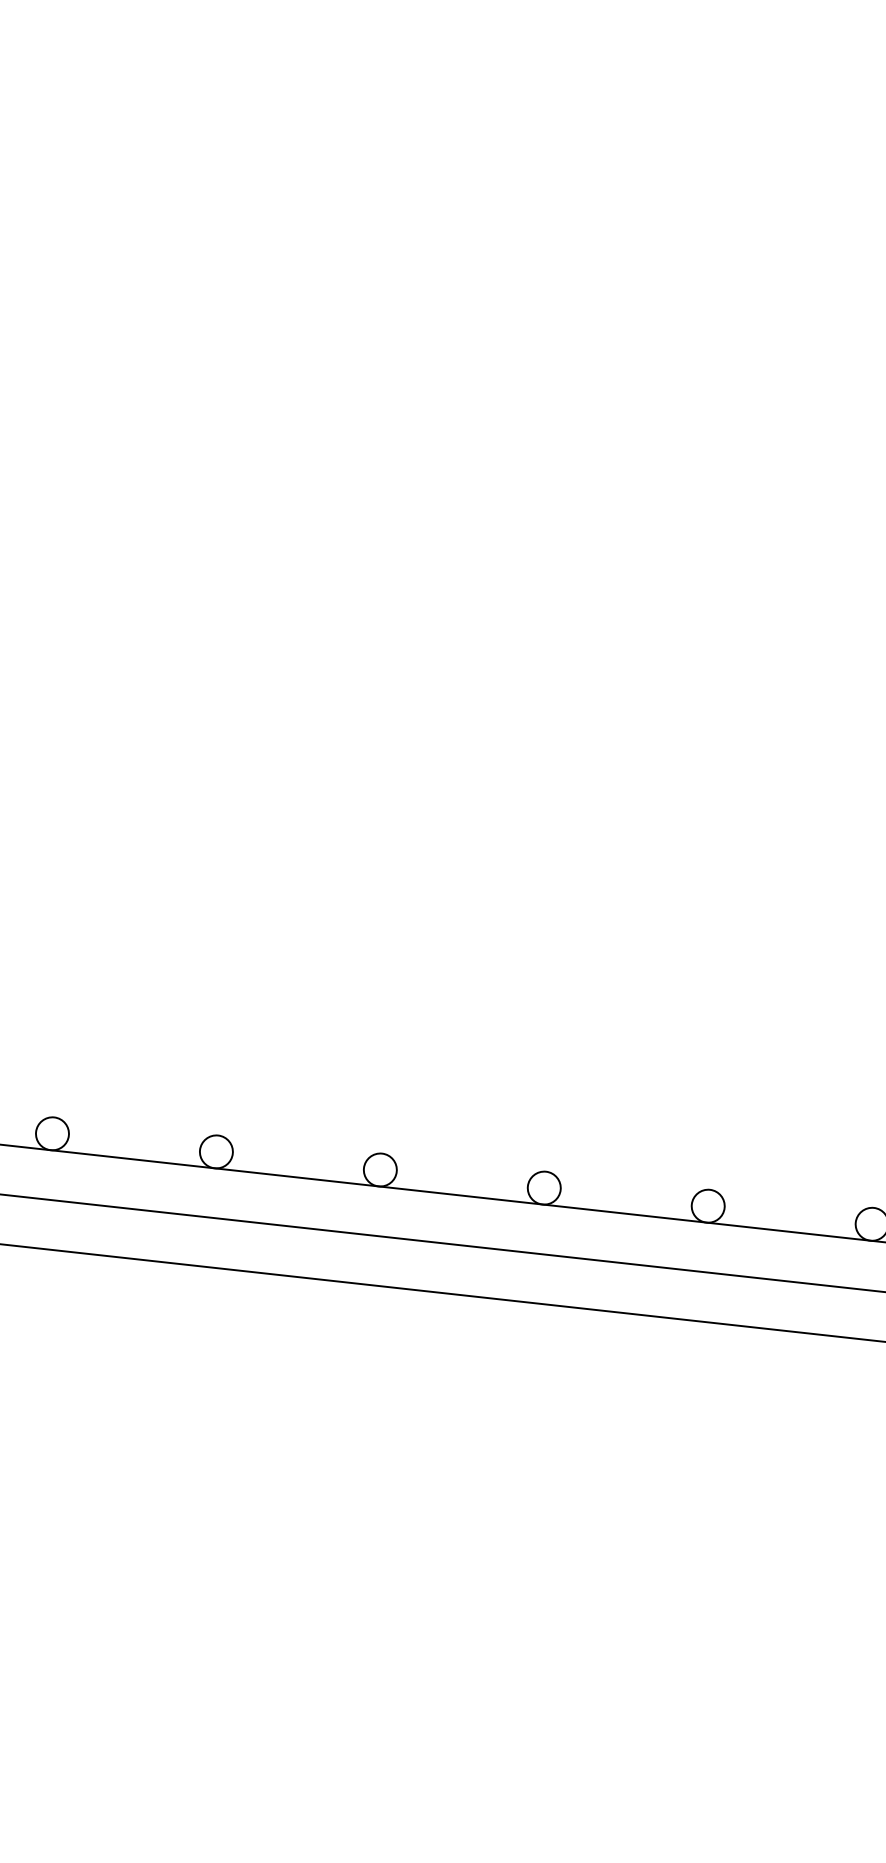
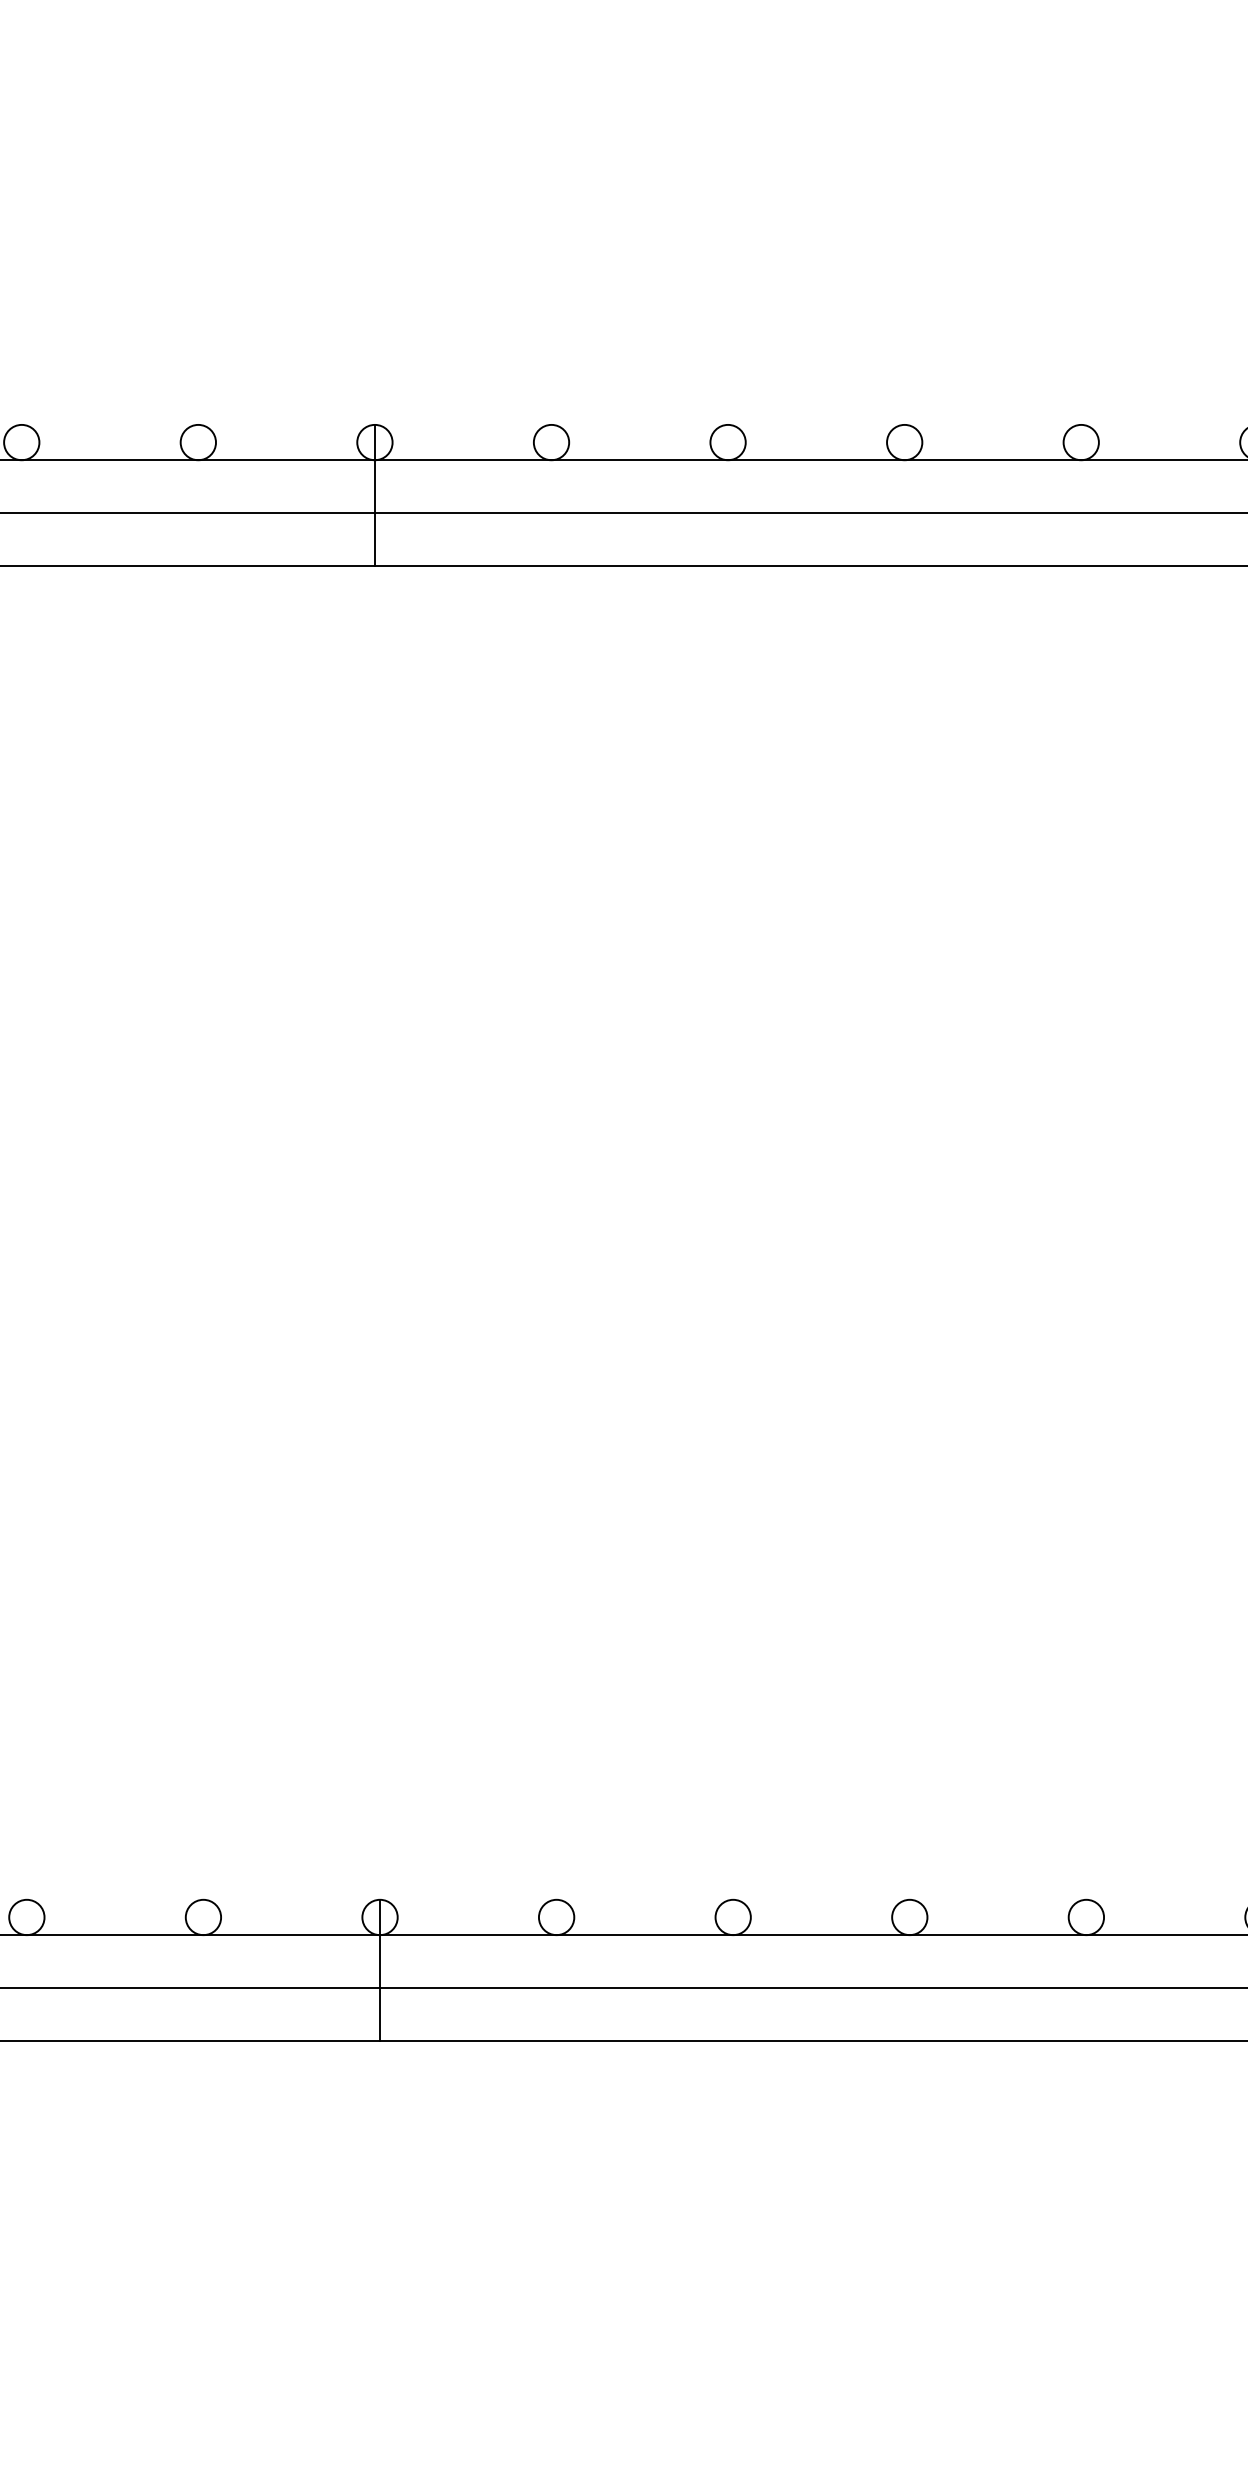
line: (375, 1219) -> (380, 1970), added

